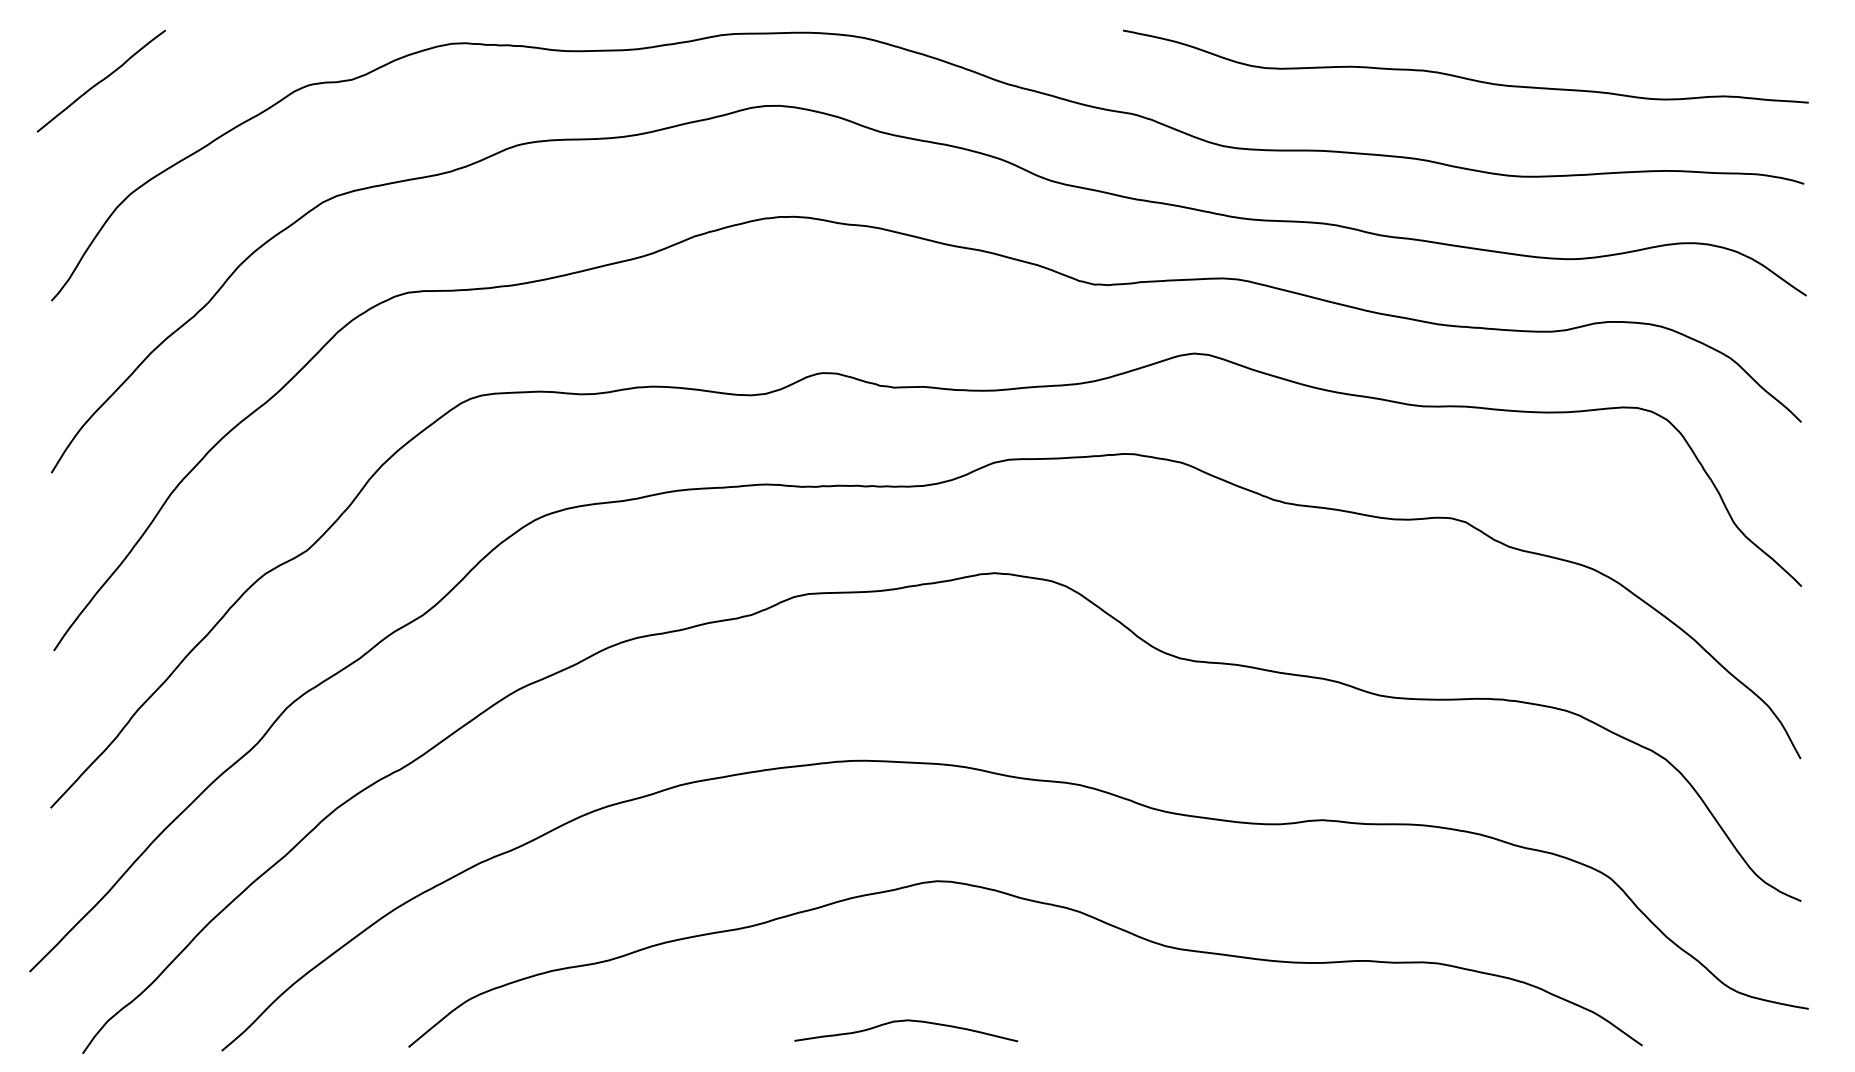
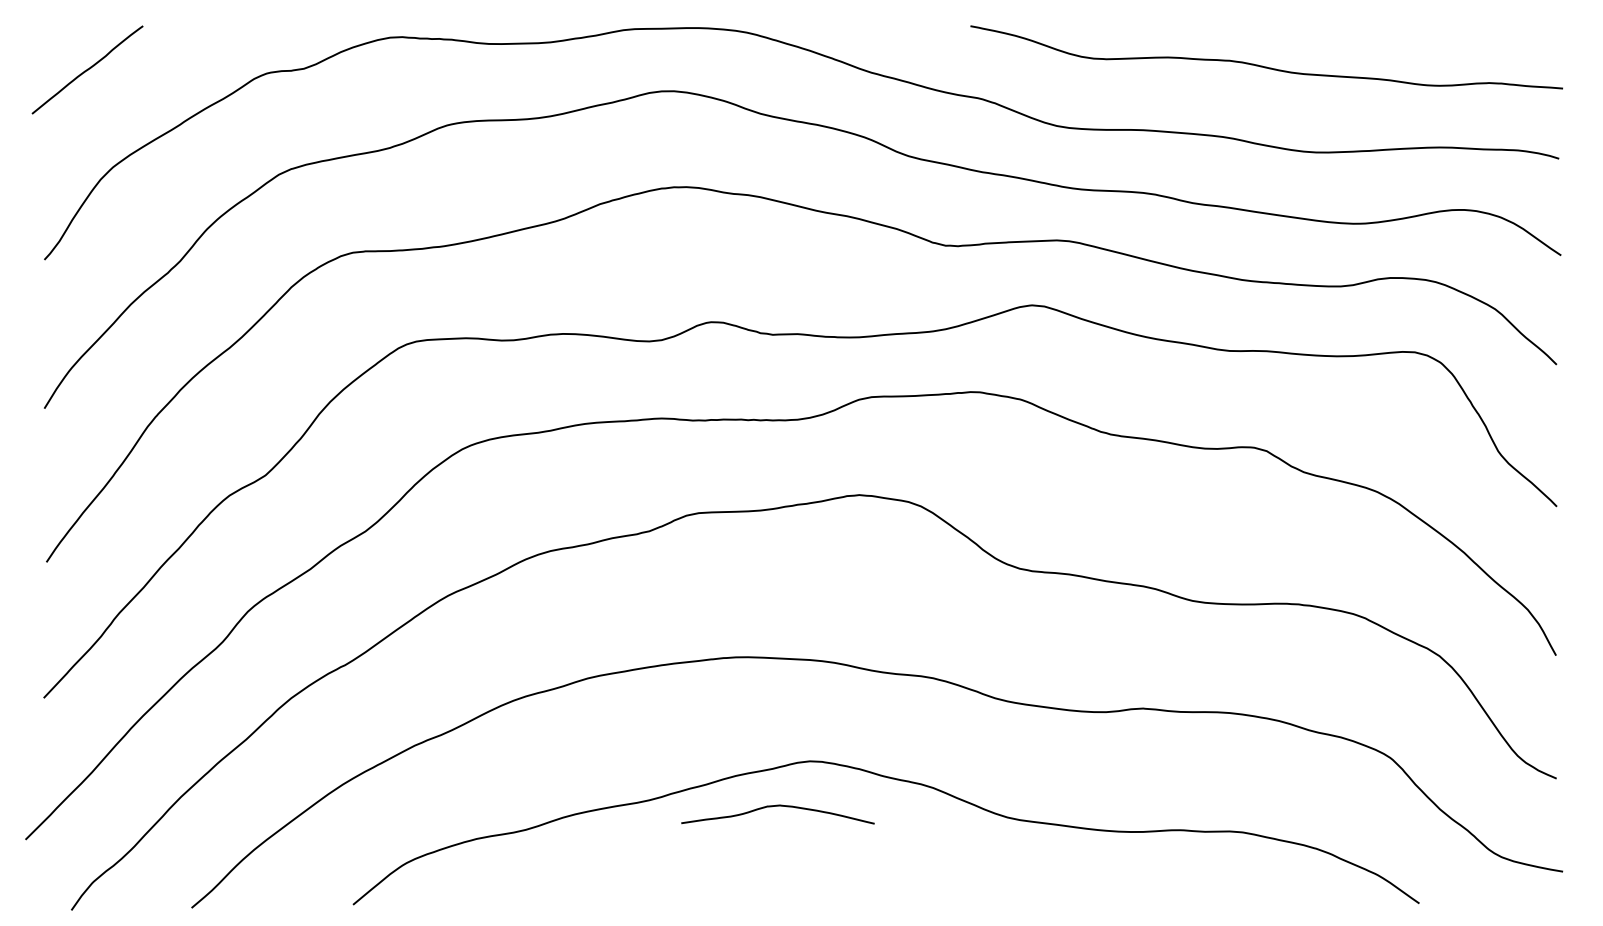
curve: (906, 1021) -> (778, 806), moved

